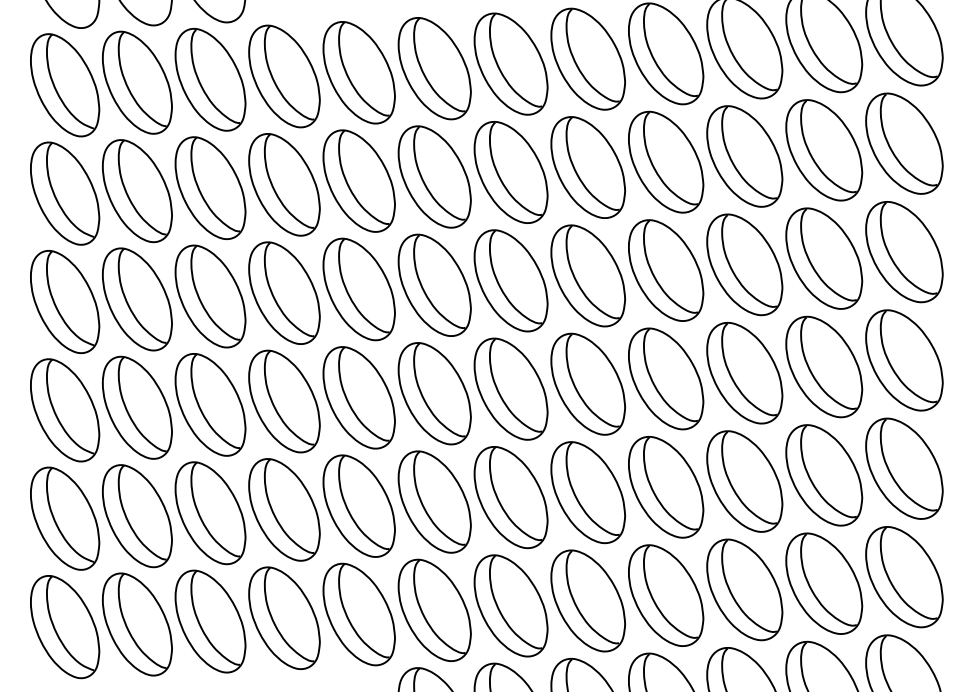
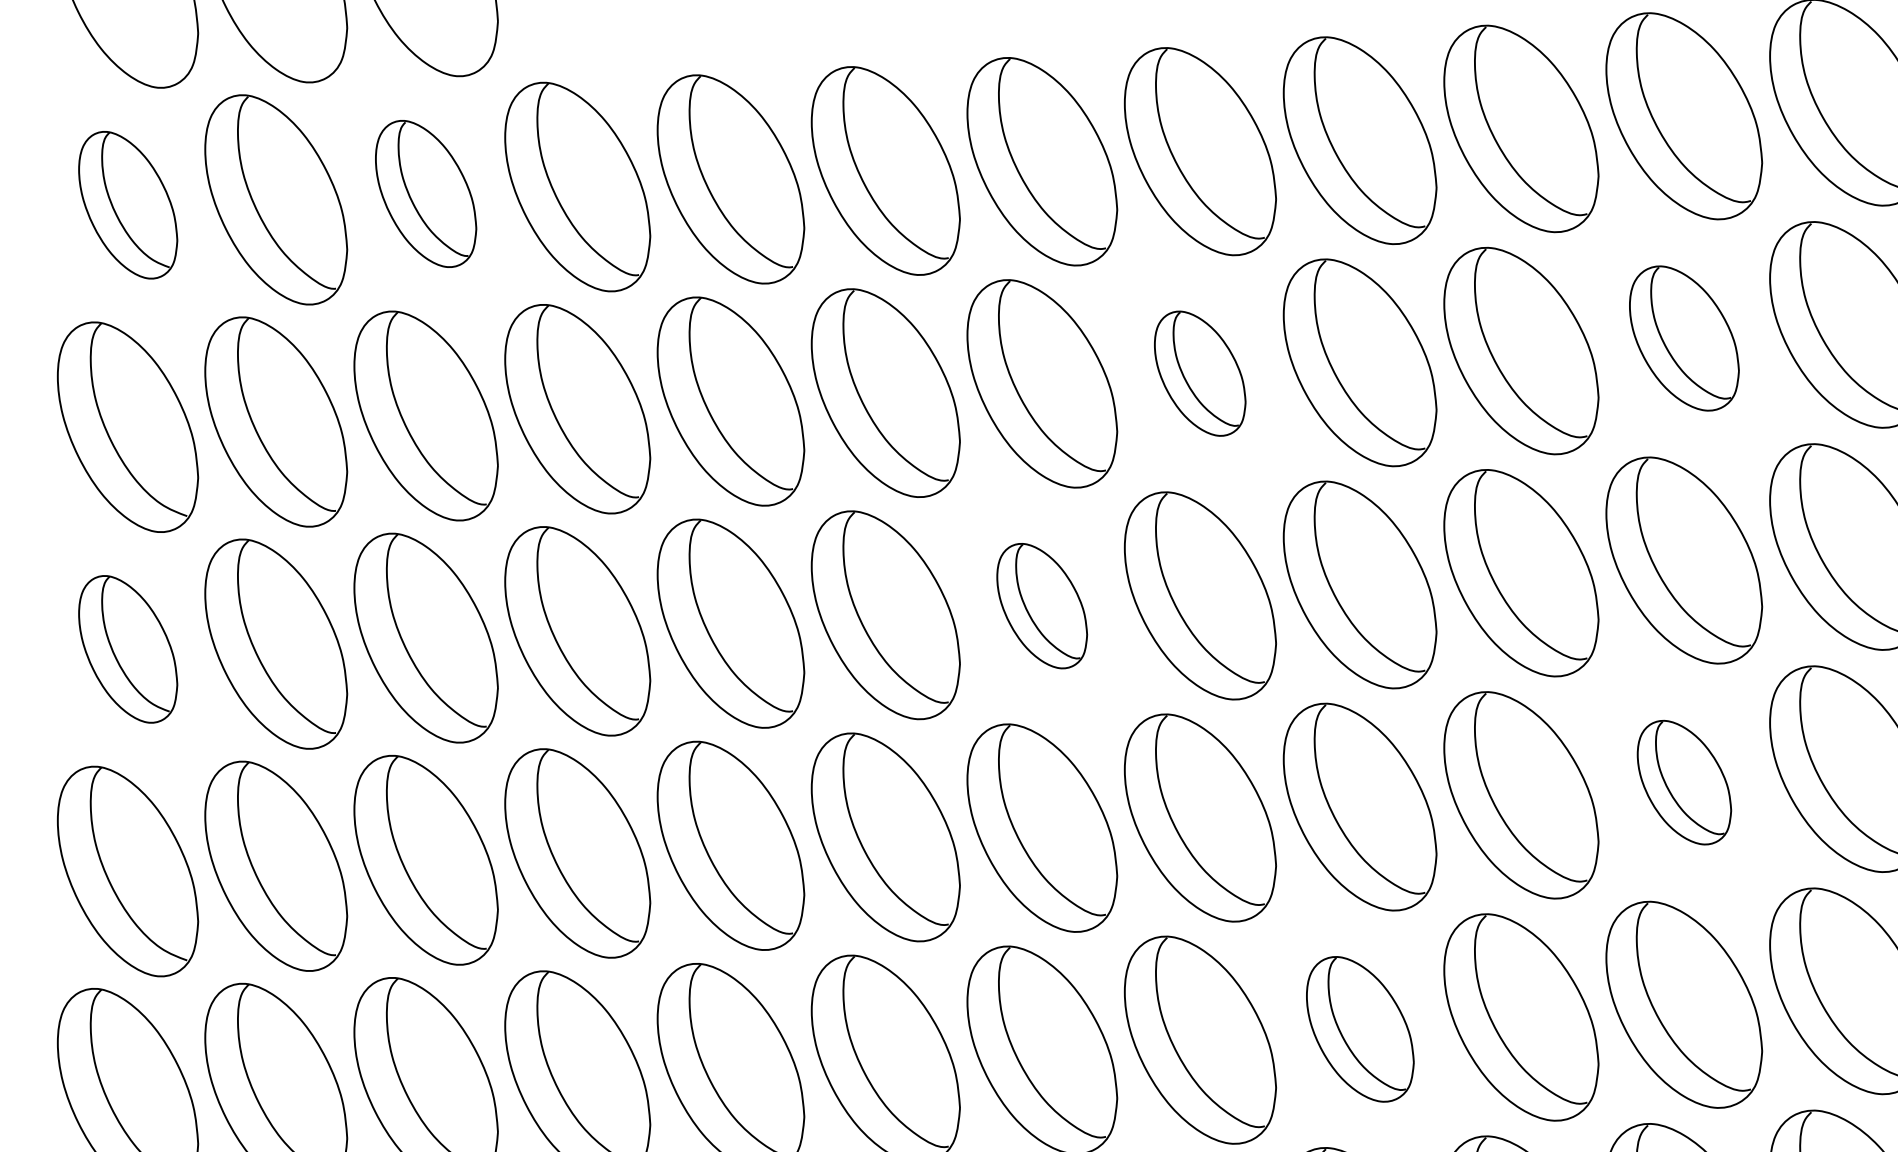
part: (210, 79) -> (425, 193), size x0.7
part: (65, 85) -> (128, 205), size x0.7
part: (824, 150) -> (1684, 338), size x0.7
part: (587, 167) -> (1198, 373), size x0.6
part: (510, 280) -> (1041, 605), size x0.6
part: (65, 301) -> (128, 648), size x0.7
part: (824, 366) -> (1684, 781), size x0.6
part: (666, 487) -> (1360, 1029), size x0.7

